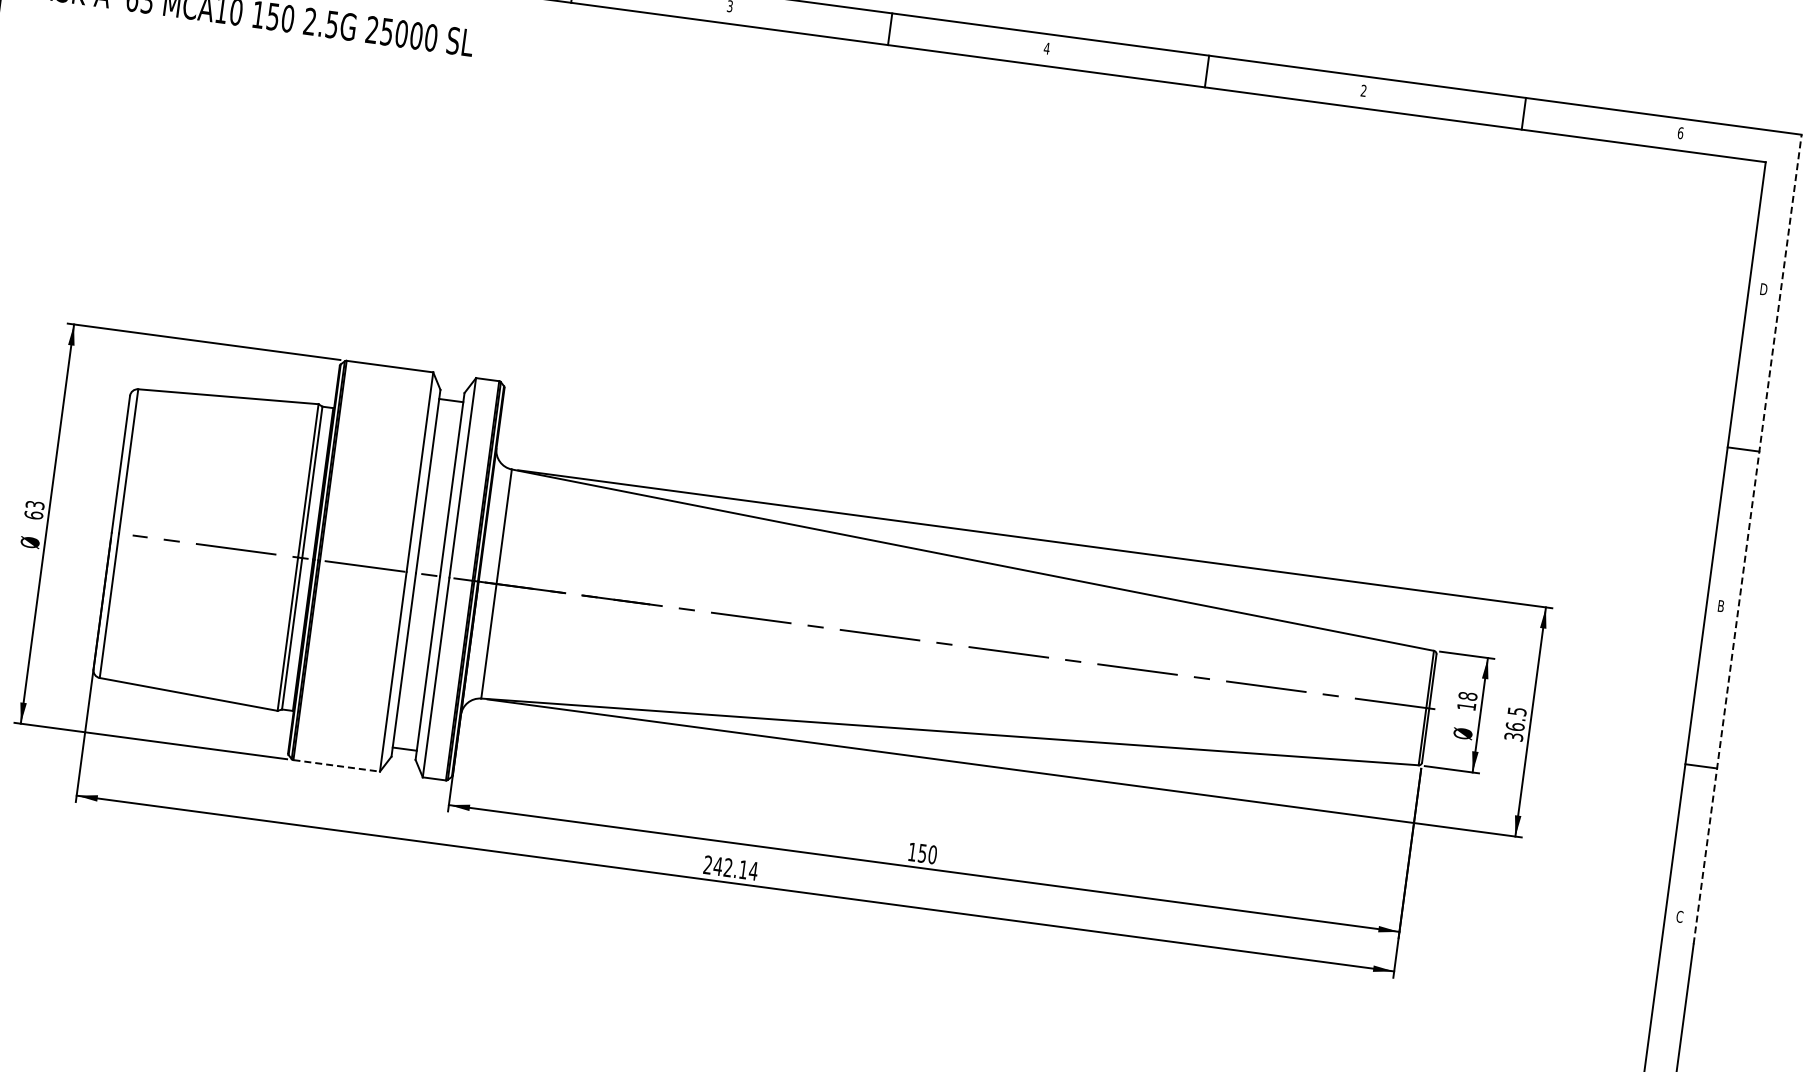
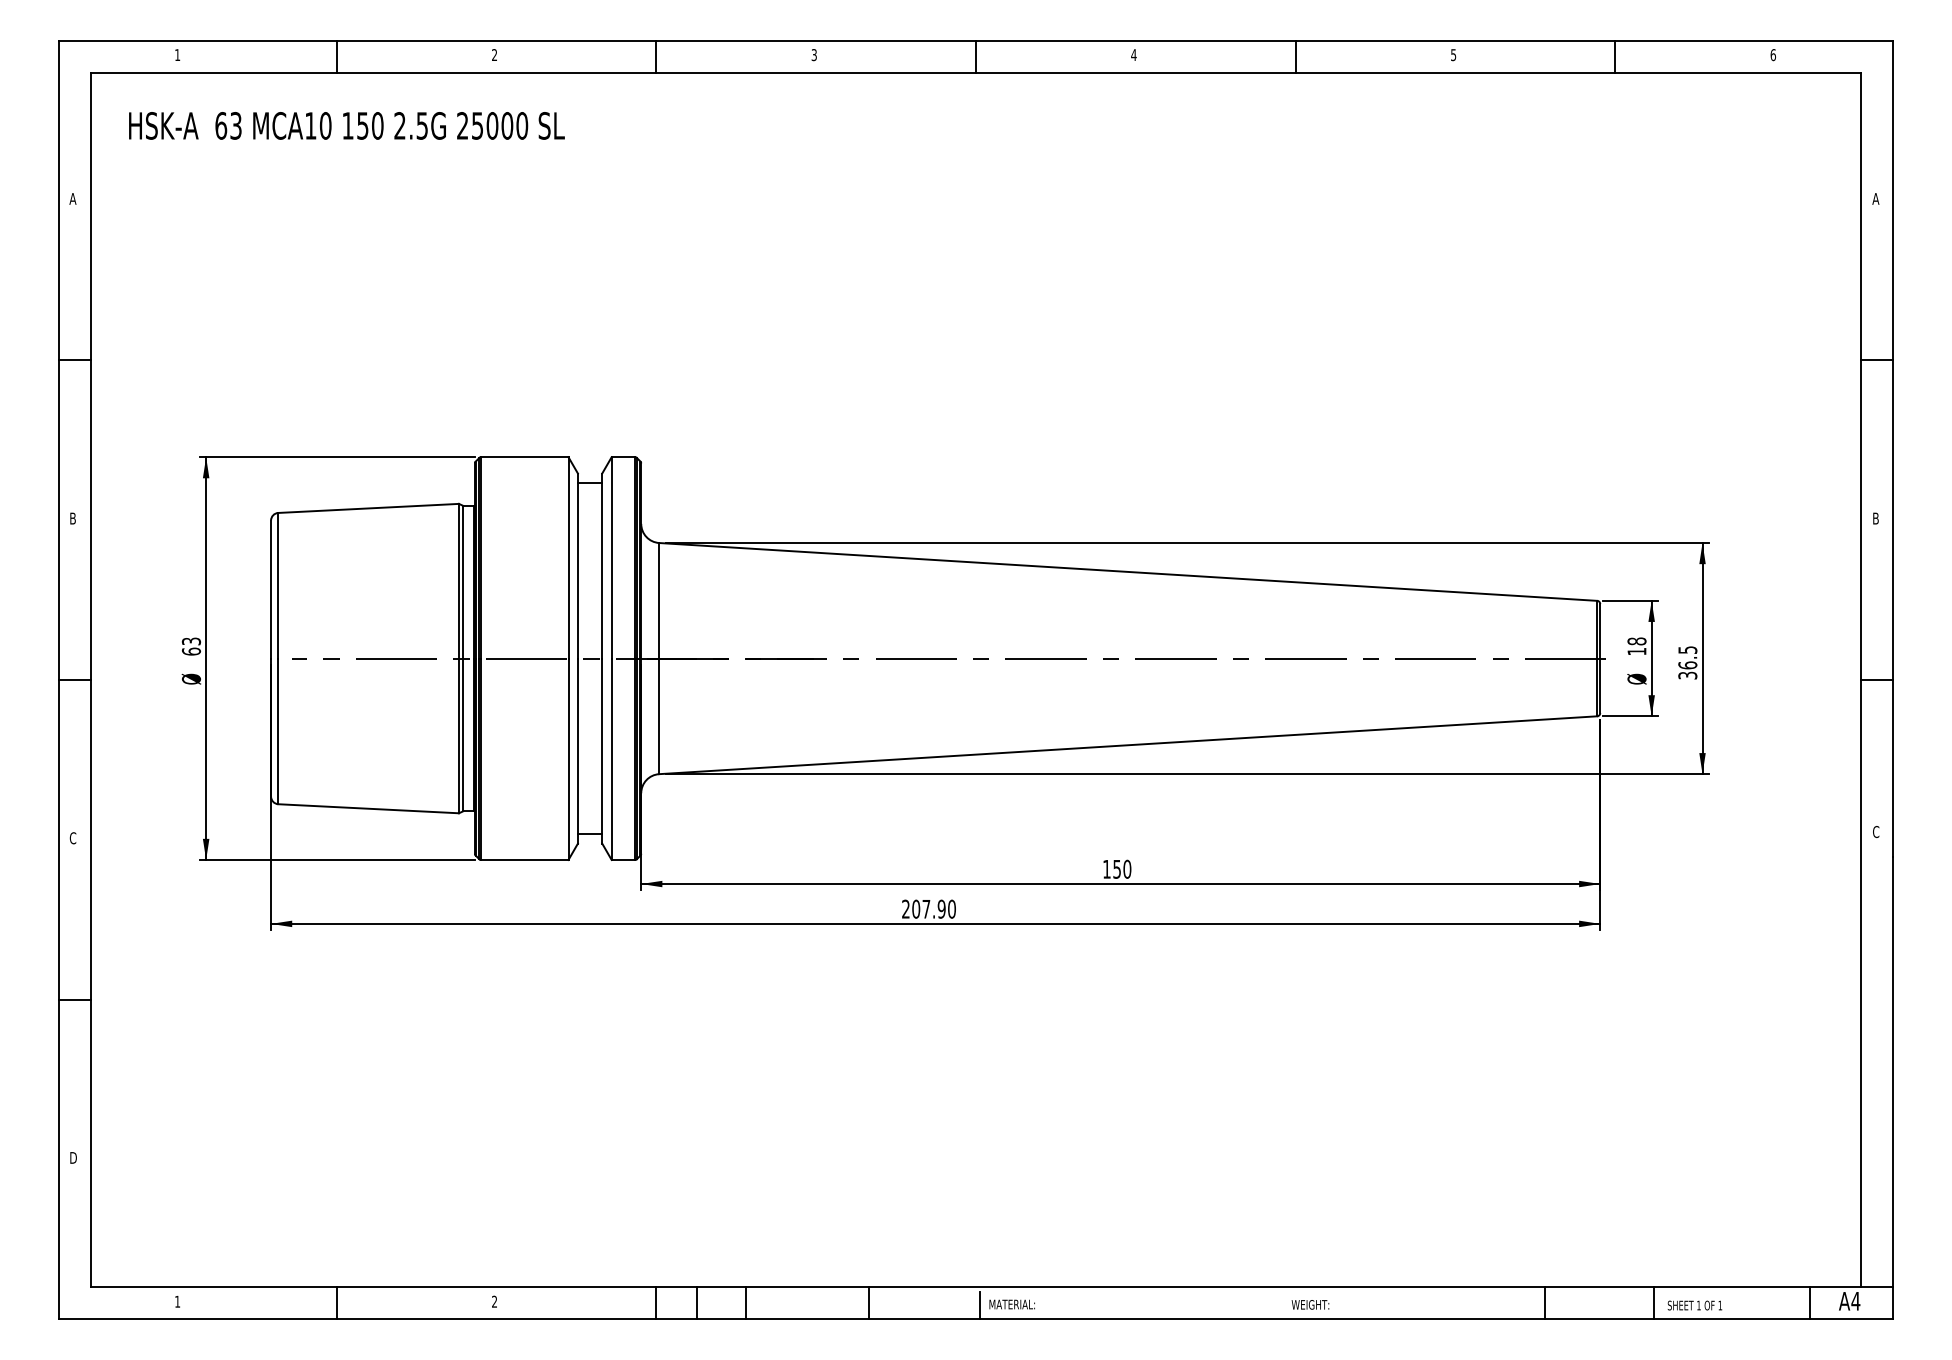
text: (1363, 91) -> (1453, 55), 2 -> 5
text: (1762, 288) -> (1875, 198), D -> A
line: (1747, 539) -> (1893, 448), dashed -> solid
line: (336, 765) -> (524, 859), dashed -> solid
text: (736, 868) -> (934, 908), 242.14 -> 207.90

